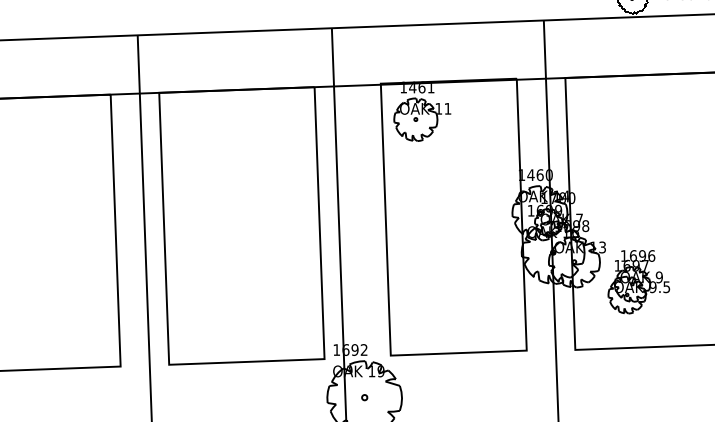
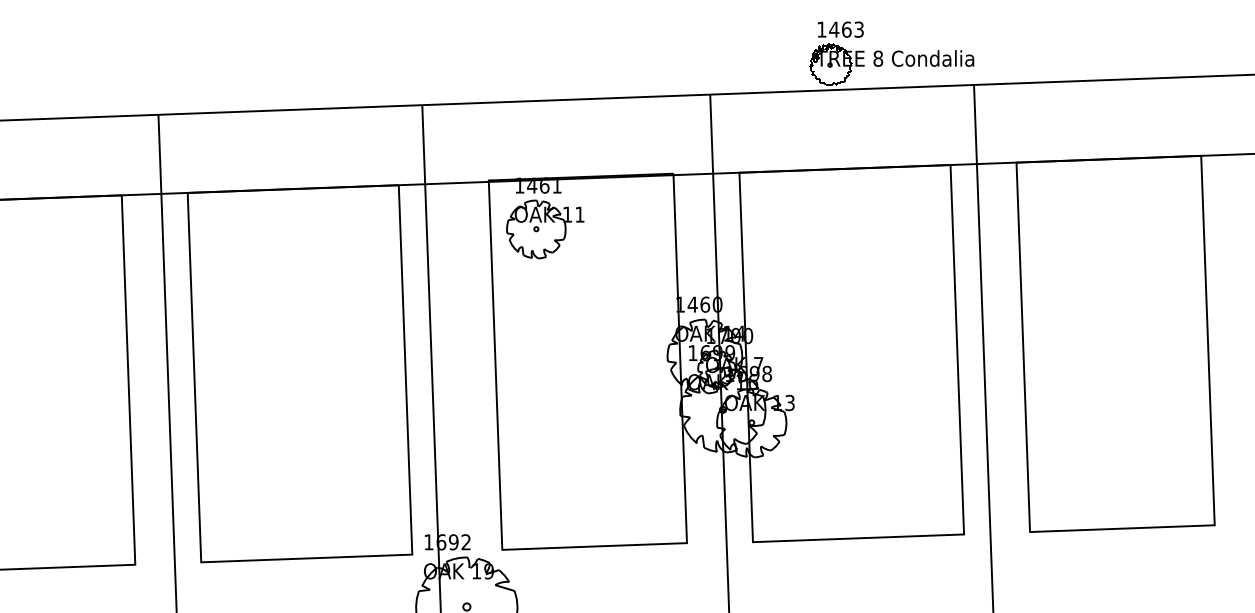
part: (639, 281) -> (839, 449), removed

